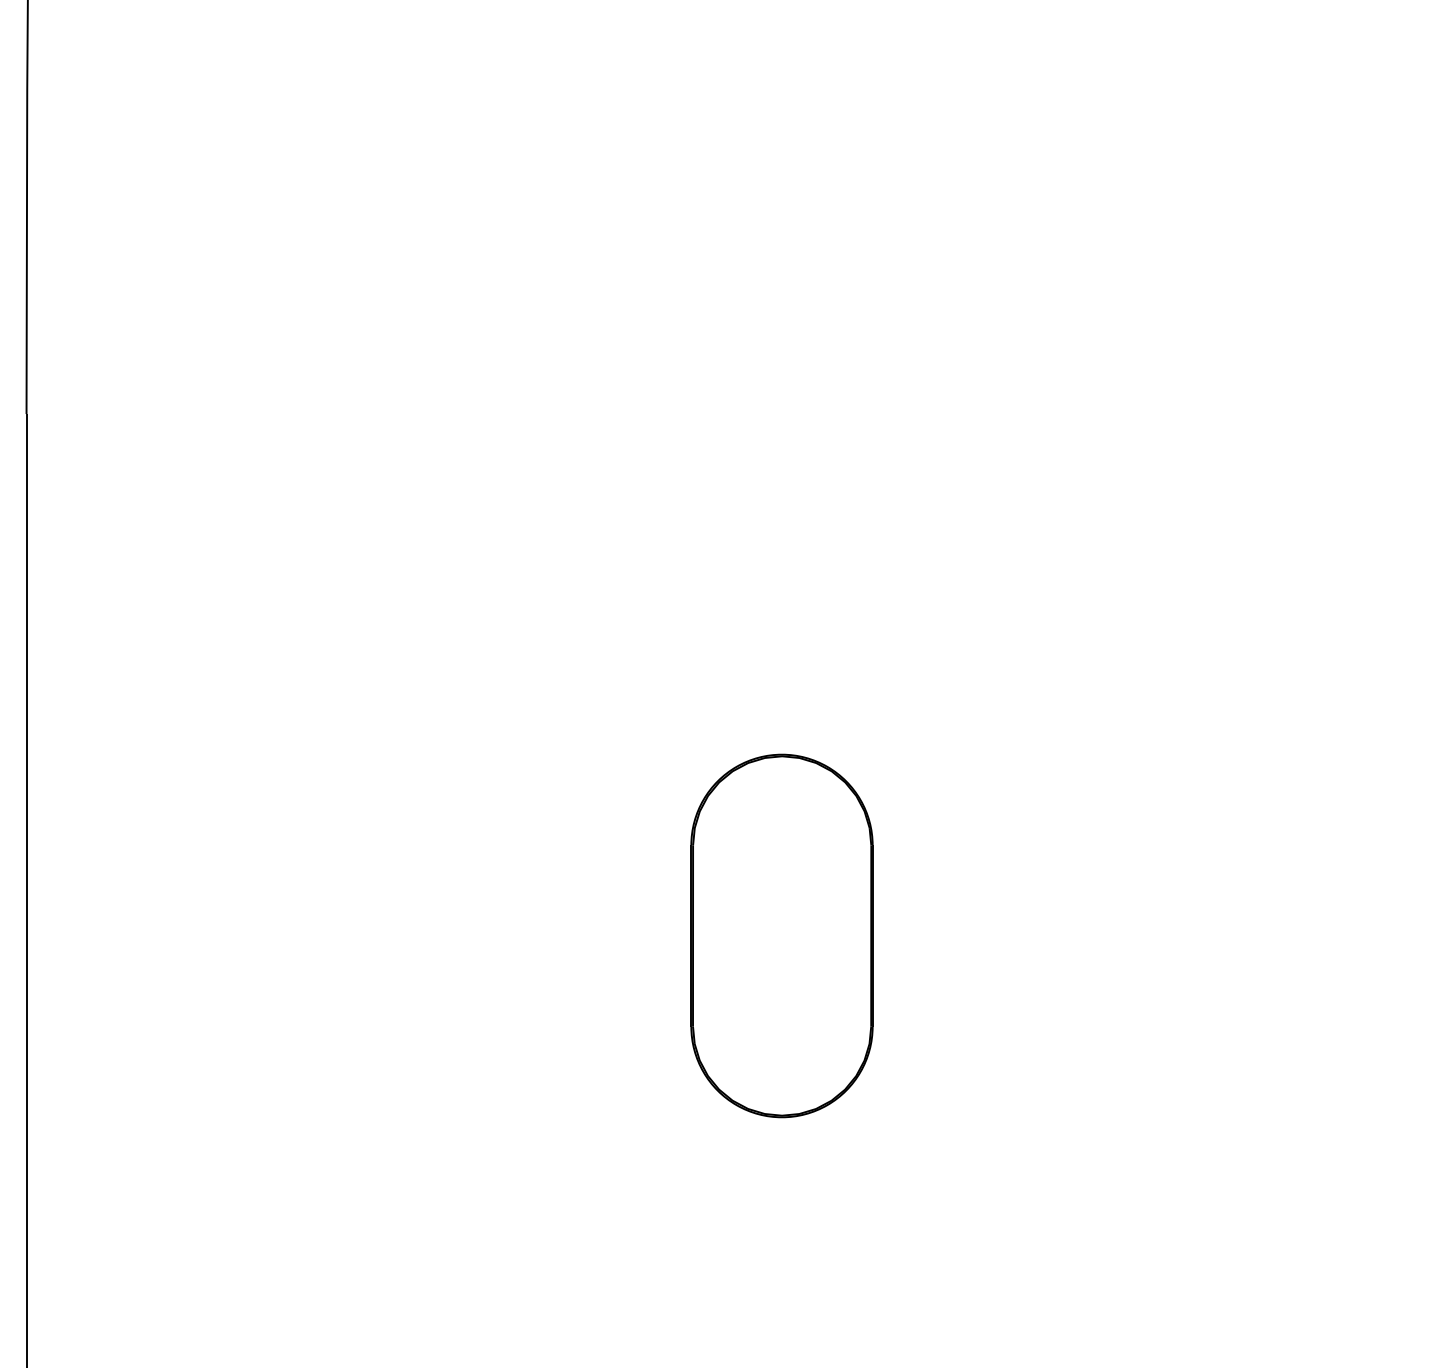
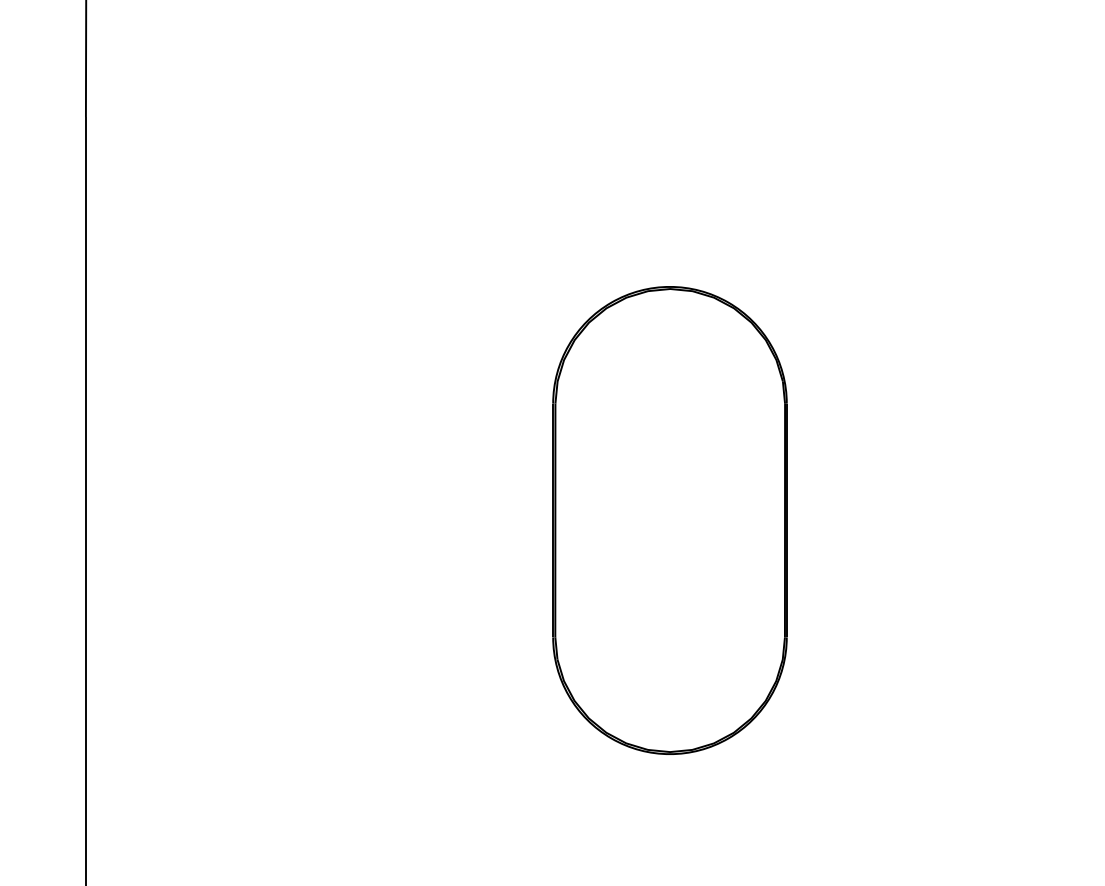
part: (781, 935) -> (669, 520), size x1.67

